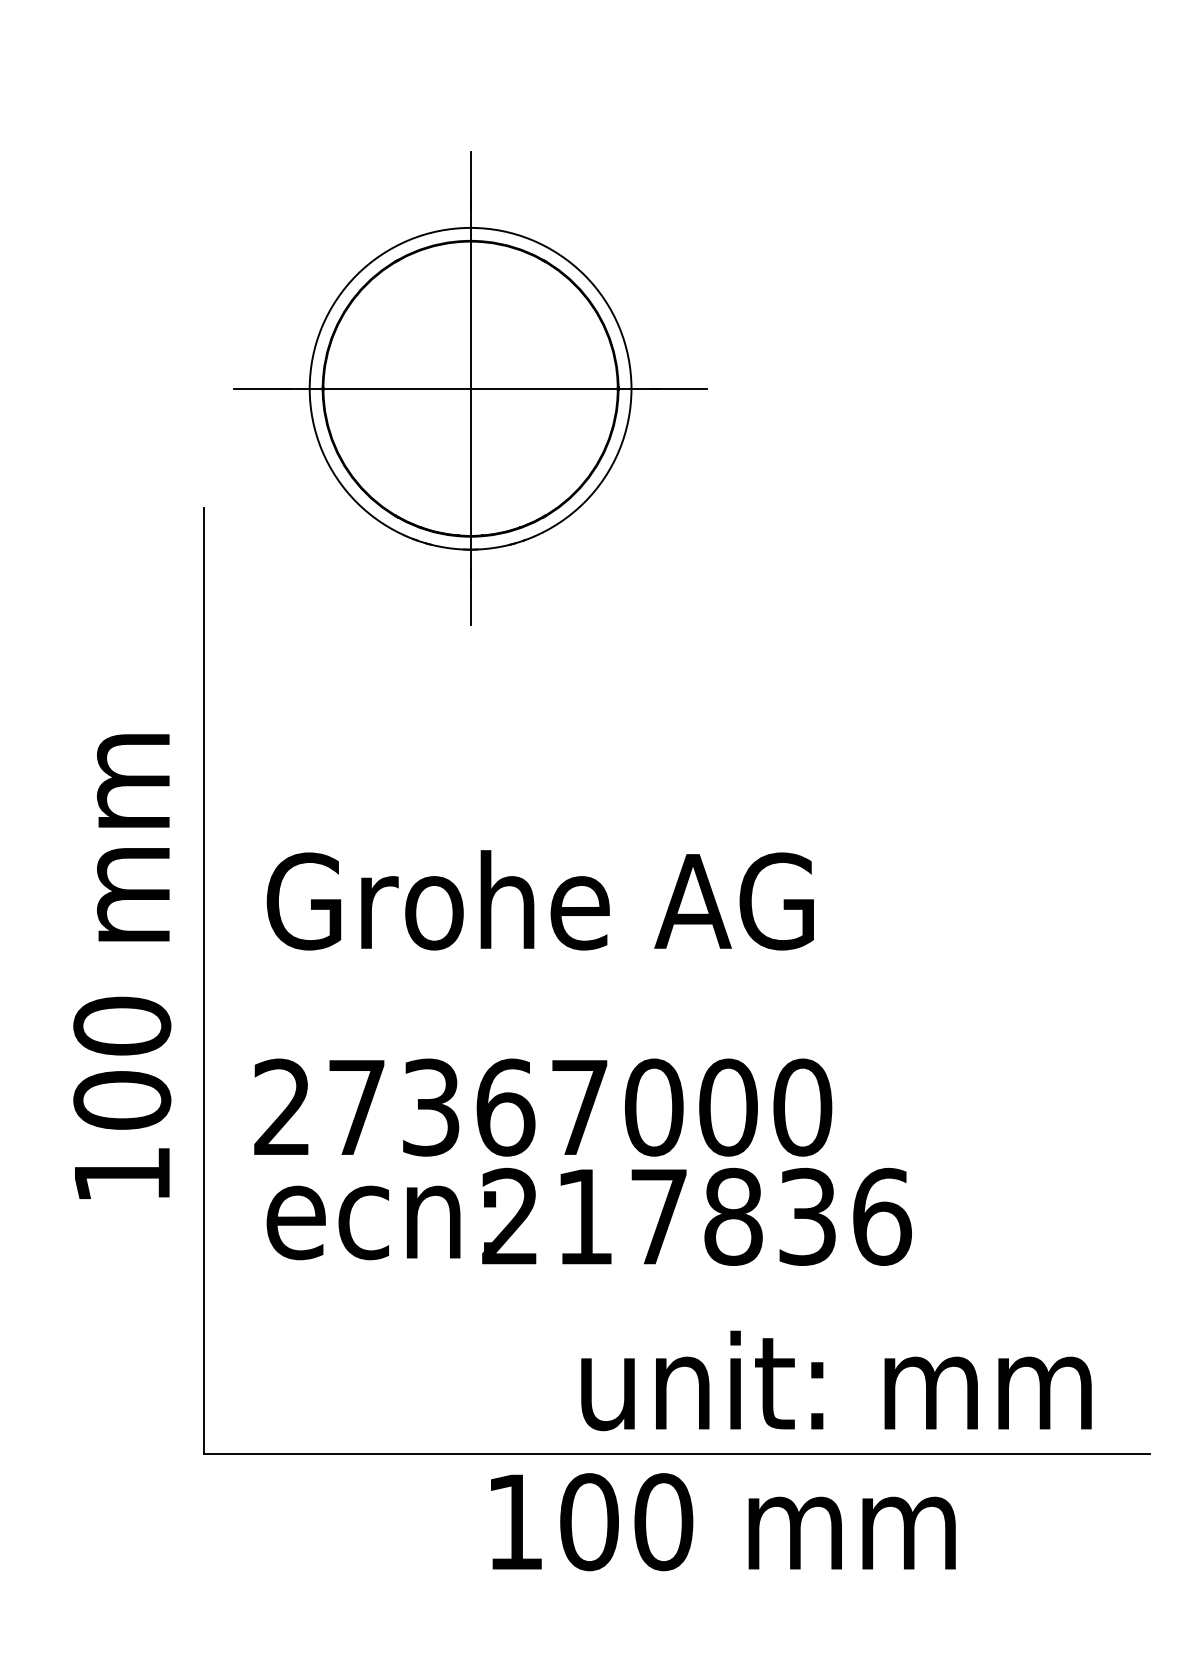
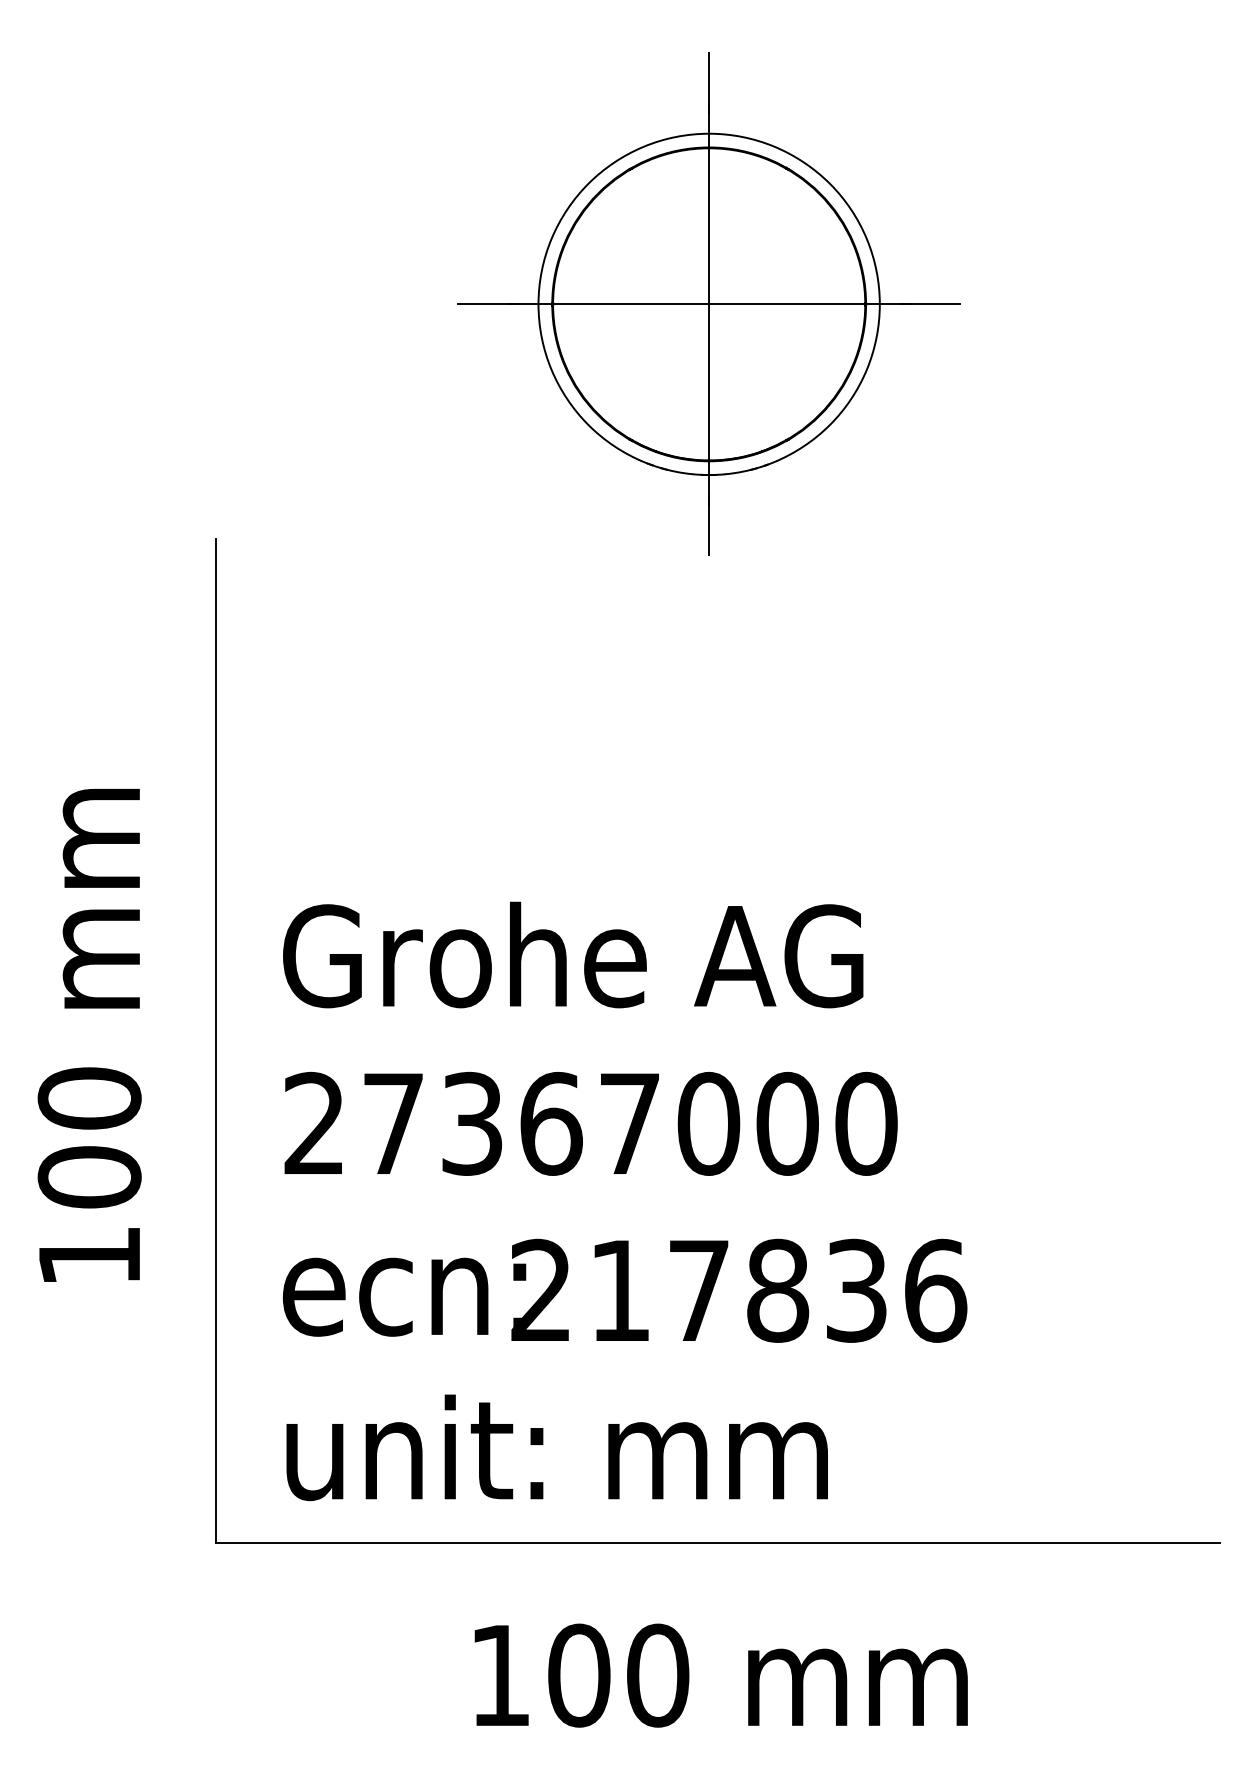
part: (469, 387) -> (708, 303), moved
text: (122, 966) -> (89, 1035), moved
text: (542, 1107) -> (590, 1123), moved
text: (835, 1380) -> (556, 1447), moved
text: (722, 1522) -> (720, 1675), moved

